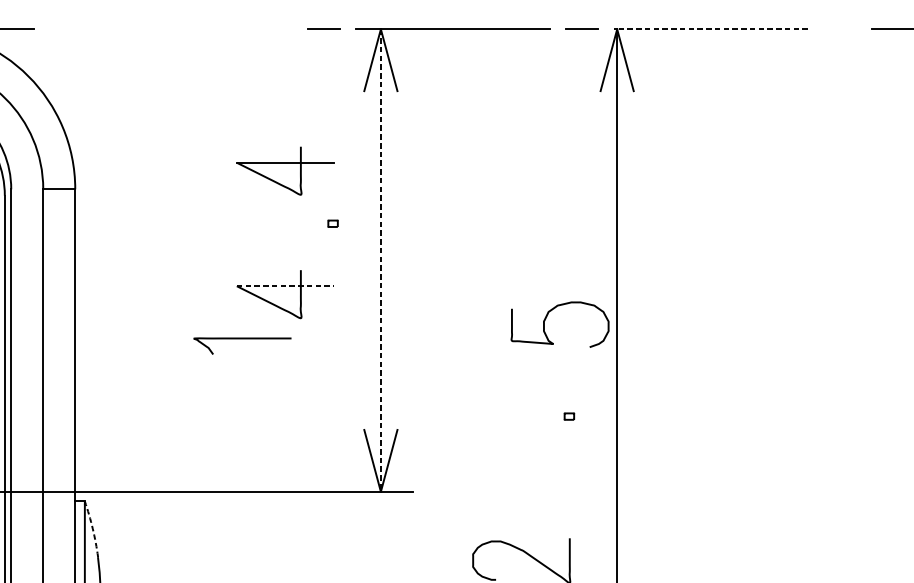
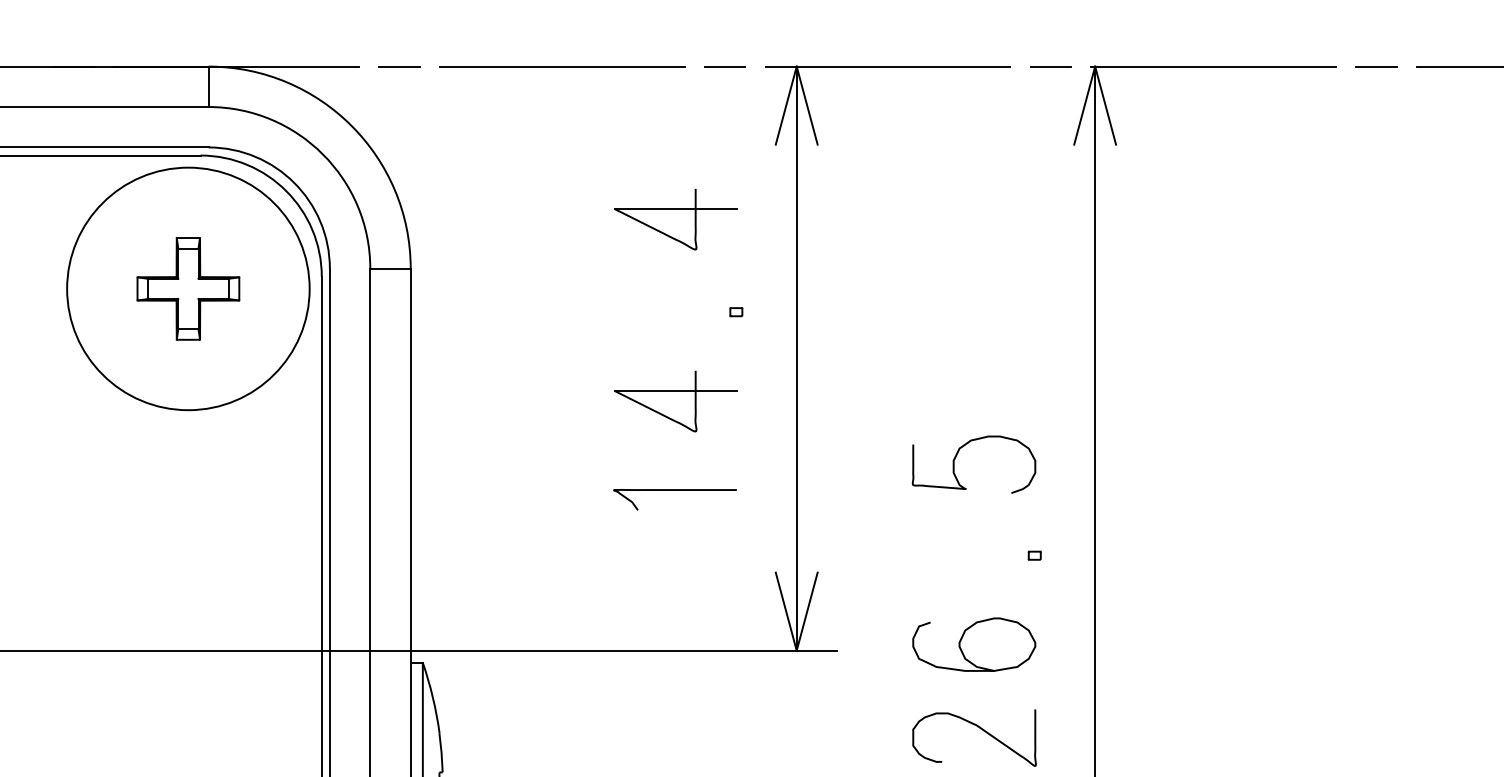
line: (66, 29) -> (399, 66), added
line: (194, 29) -> (561, 66), added
line: (710, 29) -> (1213, 66), dashed -> solid
line: (839, 29) -> (1376, 66), added
part: (284, 170) -> (675, 219), moved
line: (380, 261) -> (796, 359), dashed -> solid
line: (285, 286) -> (676, 391), dashed -> solid
curve: (546, 317) -> (957, 455), moved
curve: (242, 338) -> (674, 490), moved
curve: (512, 482) -> (962, 639), added
arc: (92, 528) -> (432, 697), dashed -> solid

